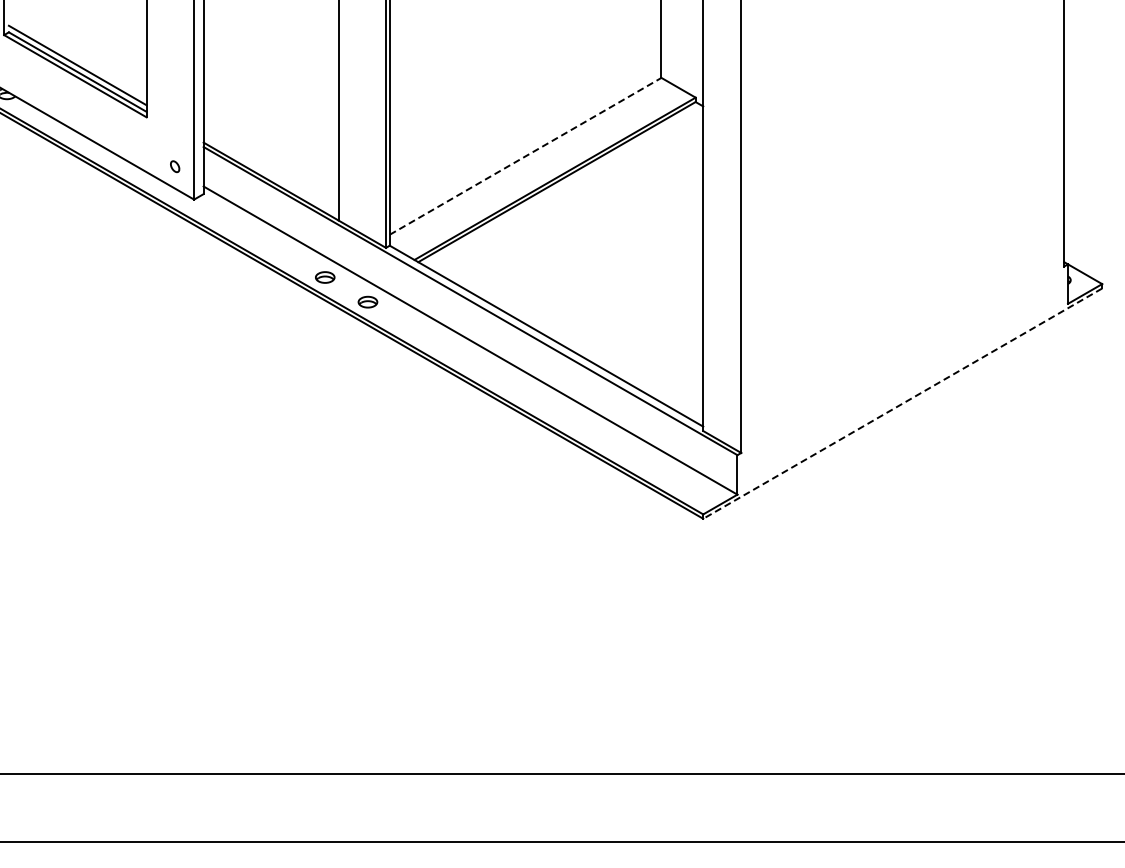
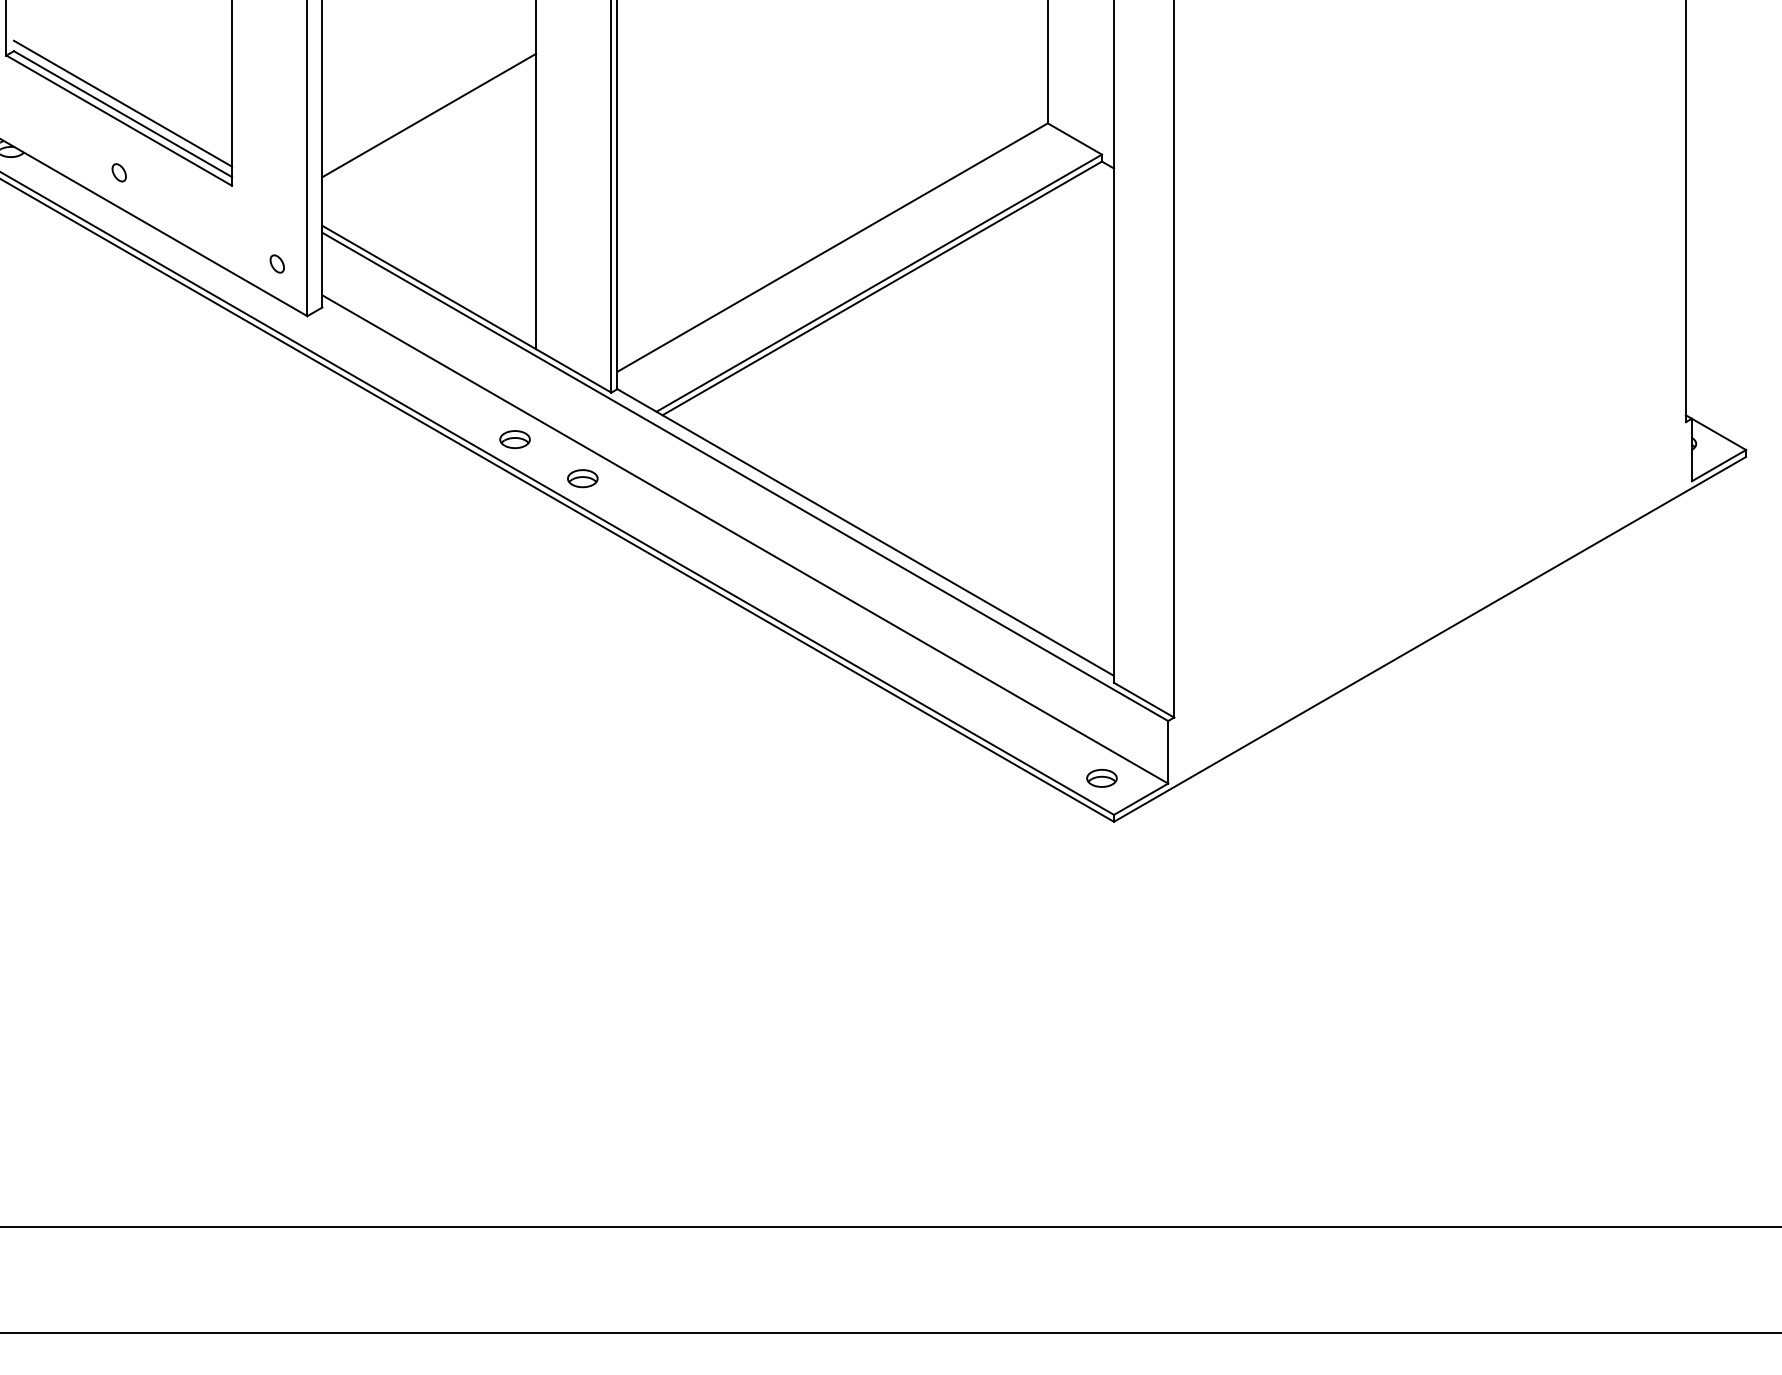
line: (270, 72) -> (428, 114), added
part: (75, 108) -> (119, 171), added
line: (525, 156) -> (832, 247), dashed -> solid
line: (902, 403) -> (1429, 639), dashed -> solid
part: (695, 491) -> (1101, 778), added

